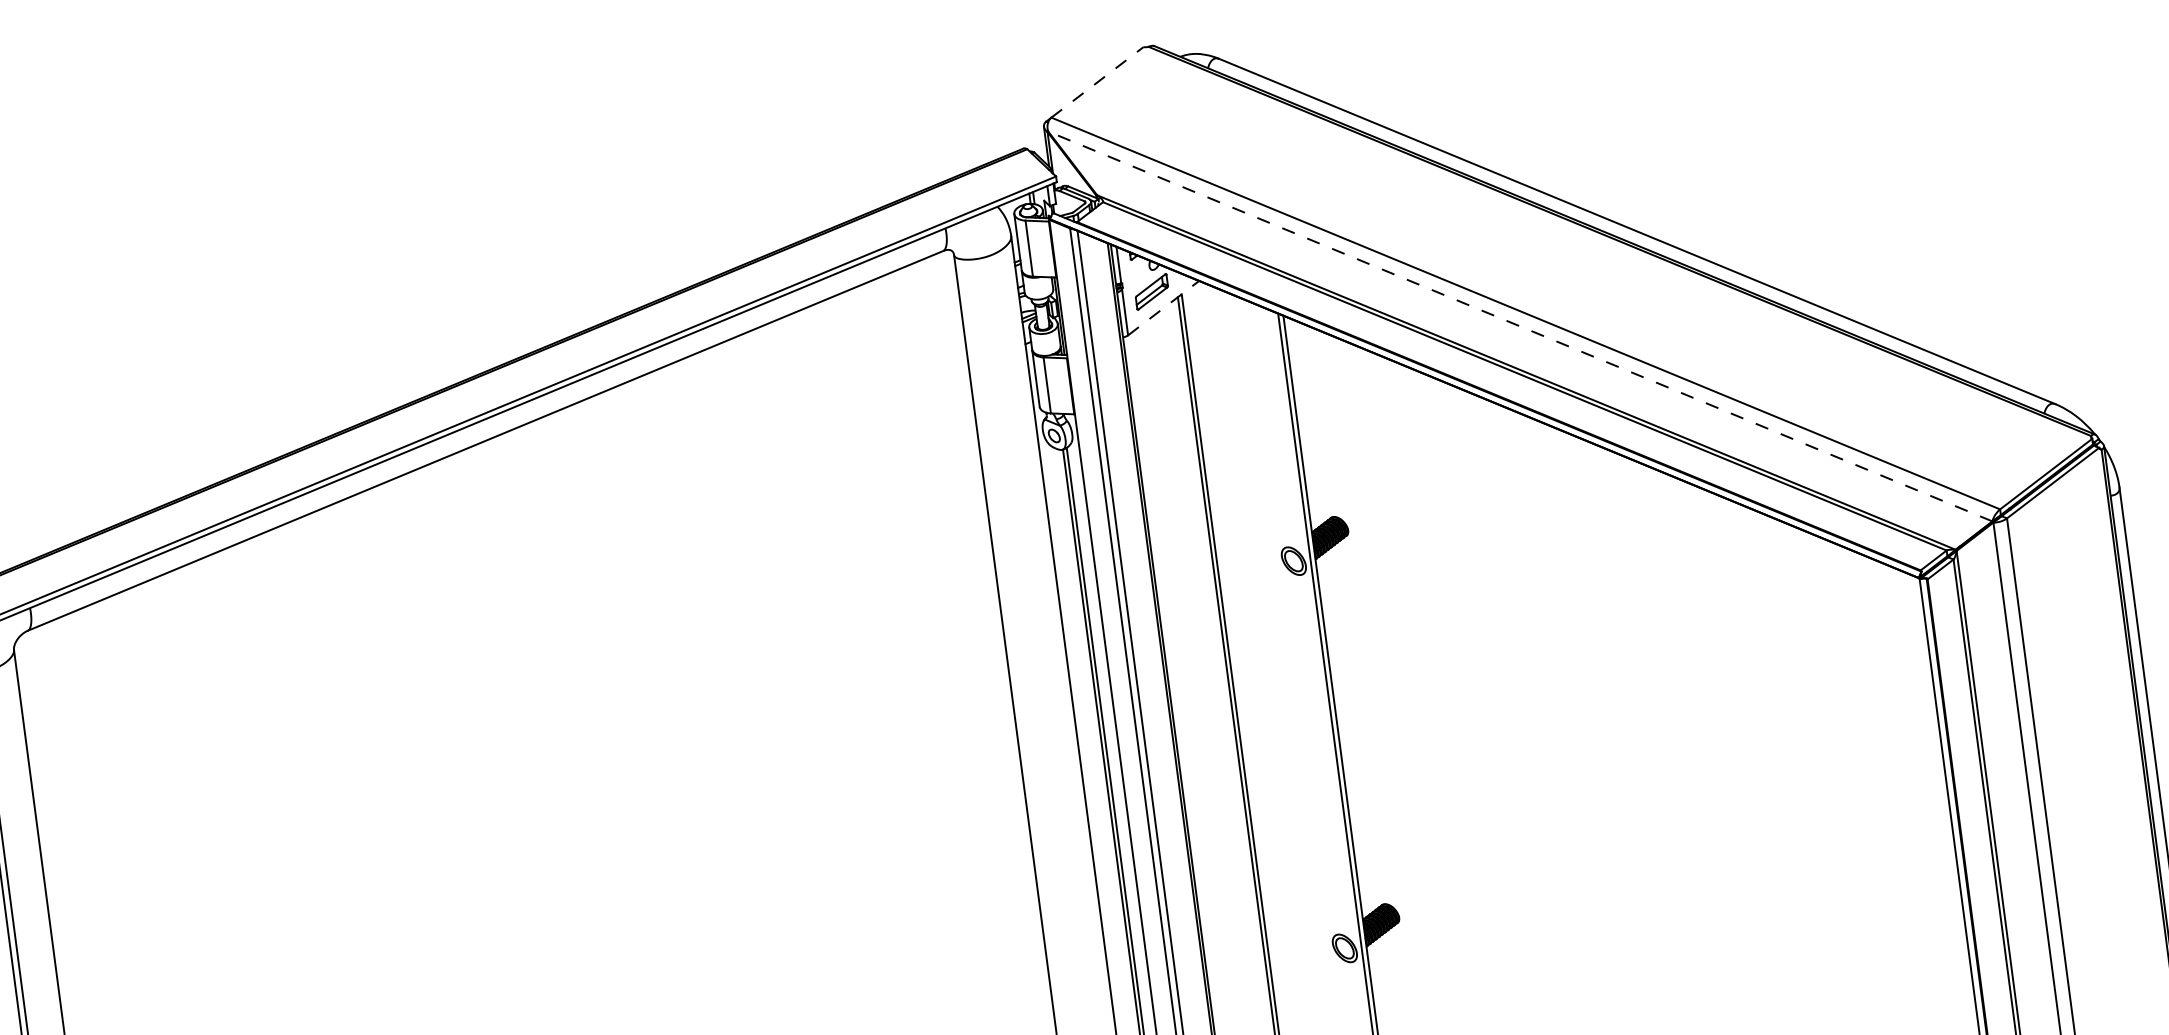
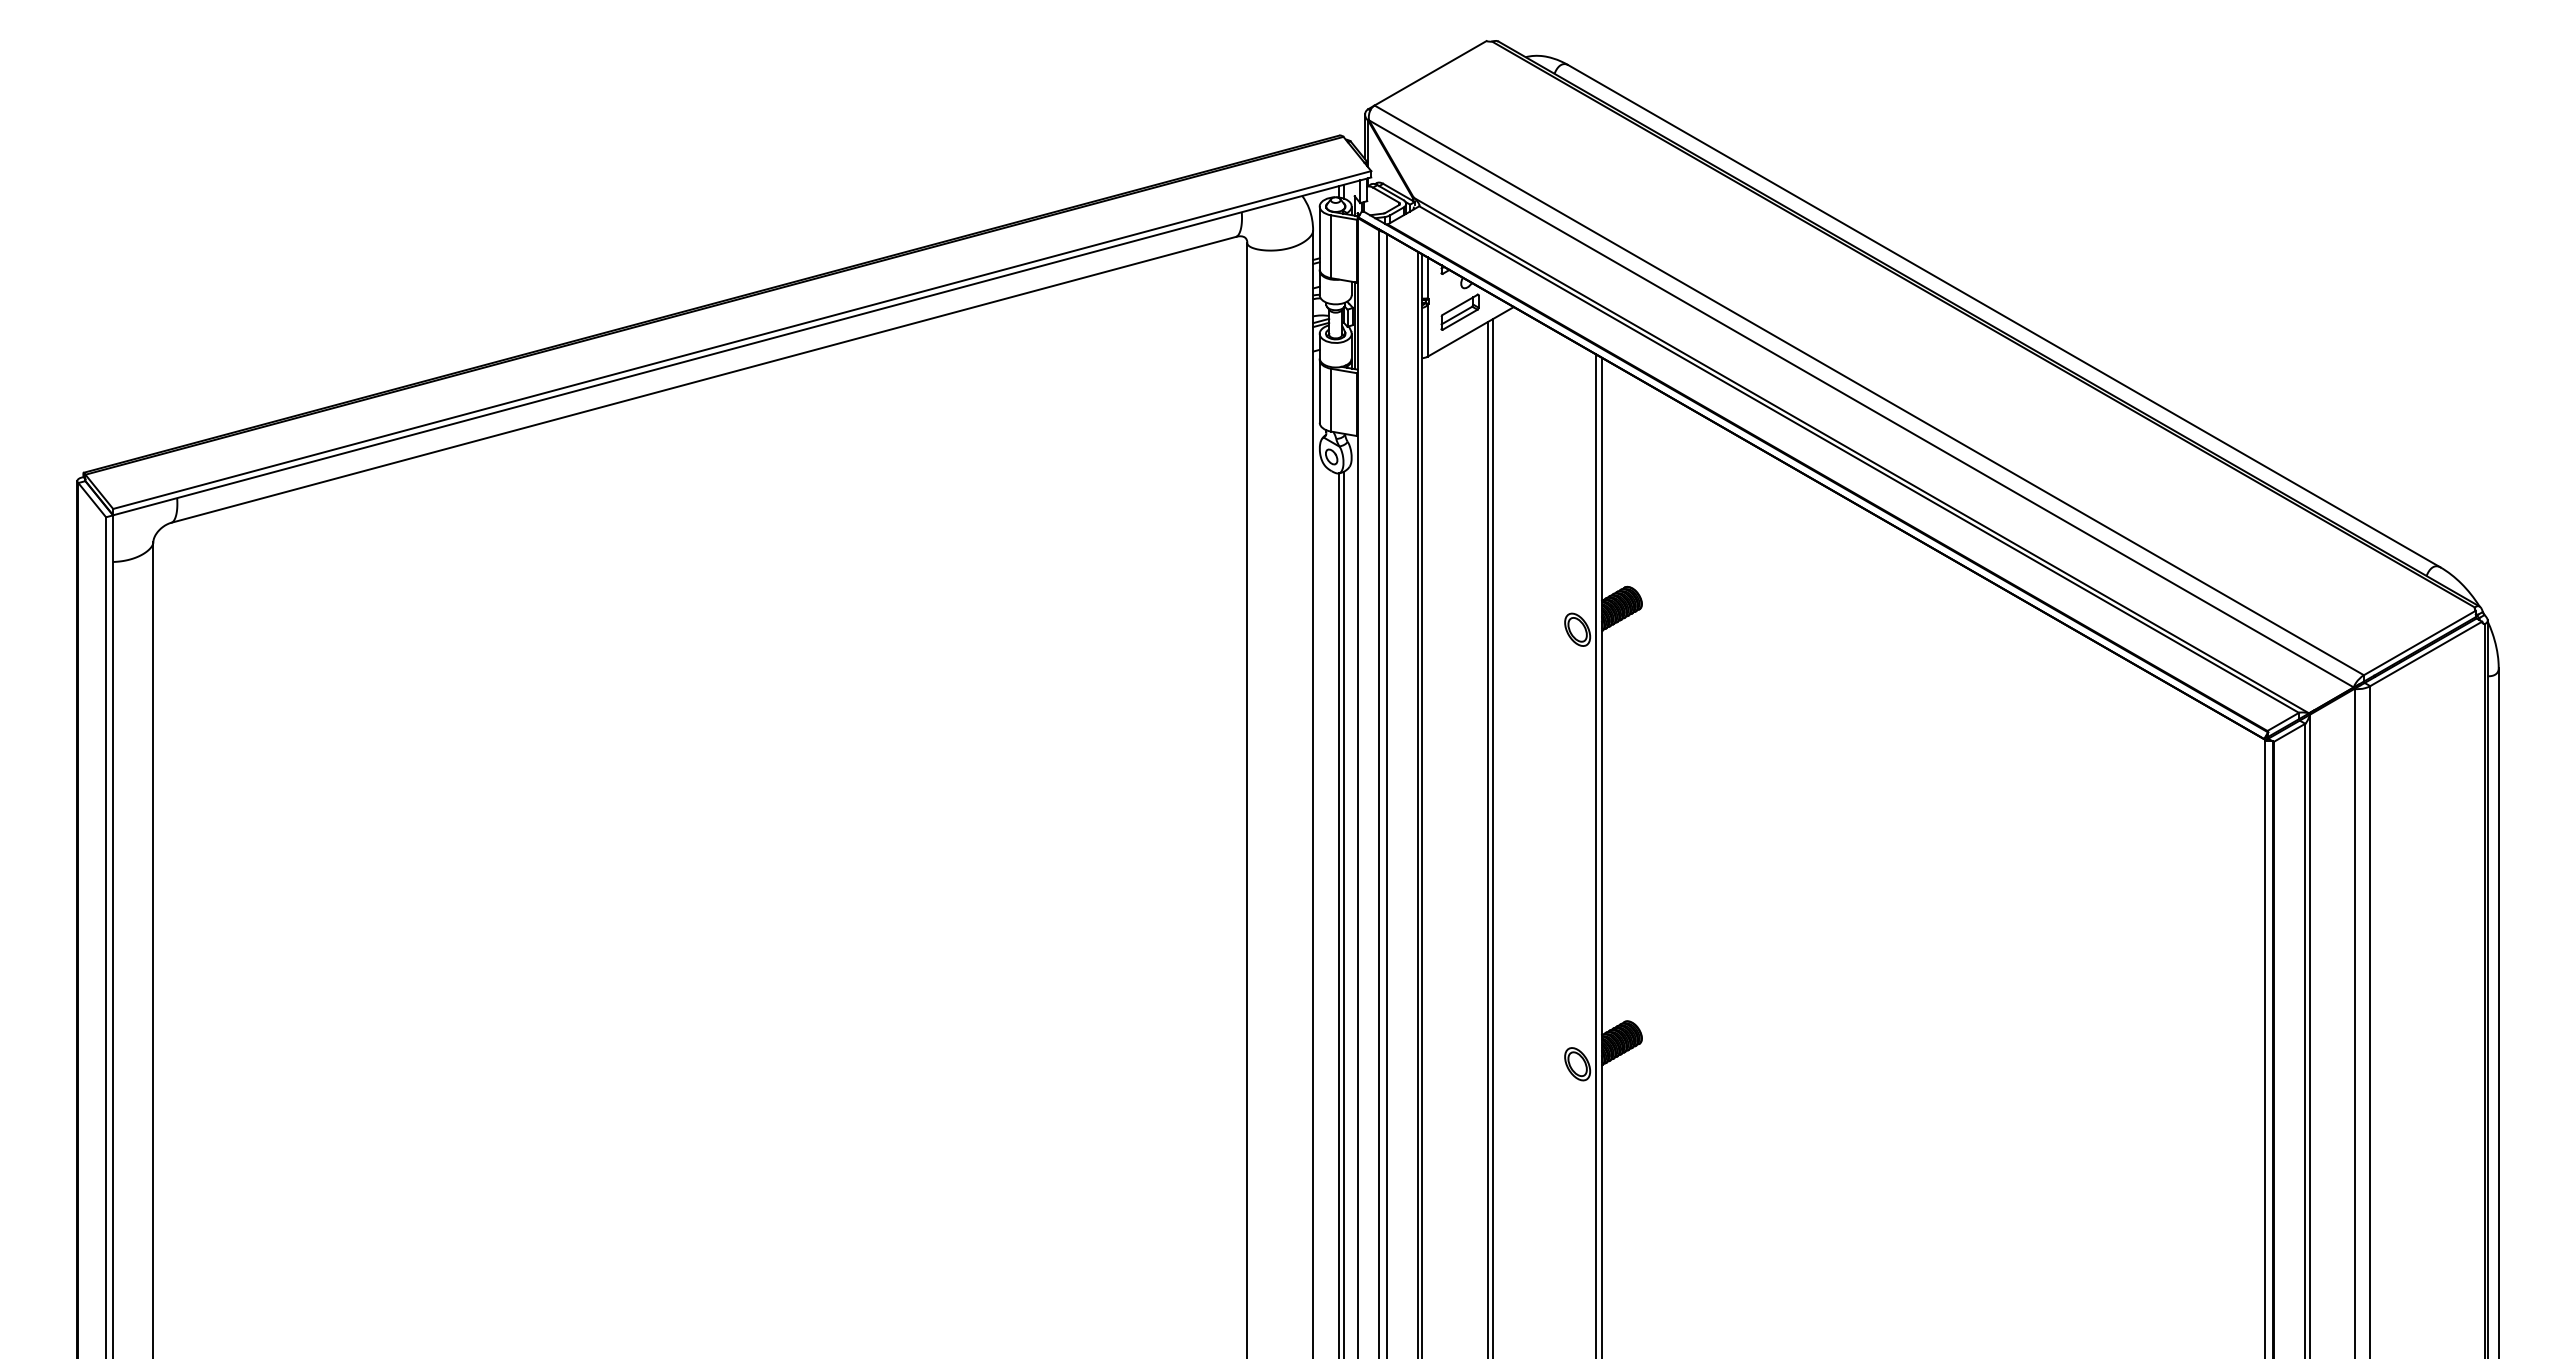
line: (1097, 82) -> (1430, 73), dashed -> solid
line: (1163, 307) -> (1470, 331), dashed -> solid
line: (1520, 326) -> (1861, 403), dashed -> solid

